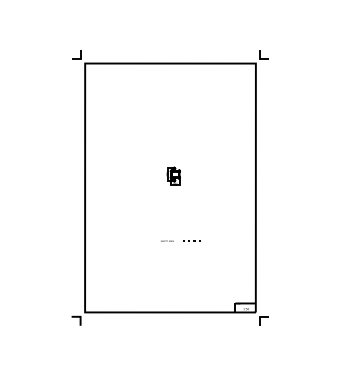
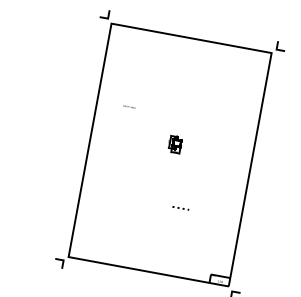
text: (167, 240) -> (129, 106), moved

